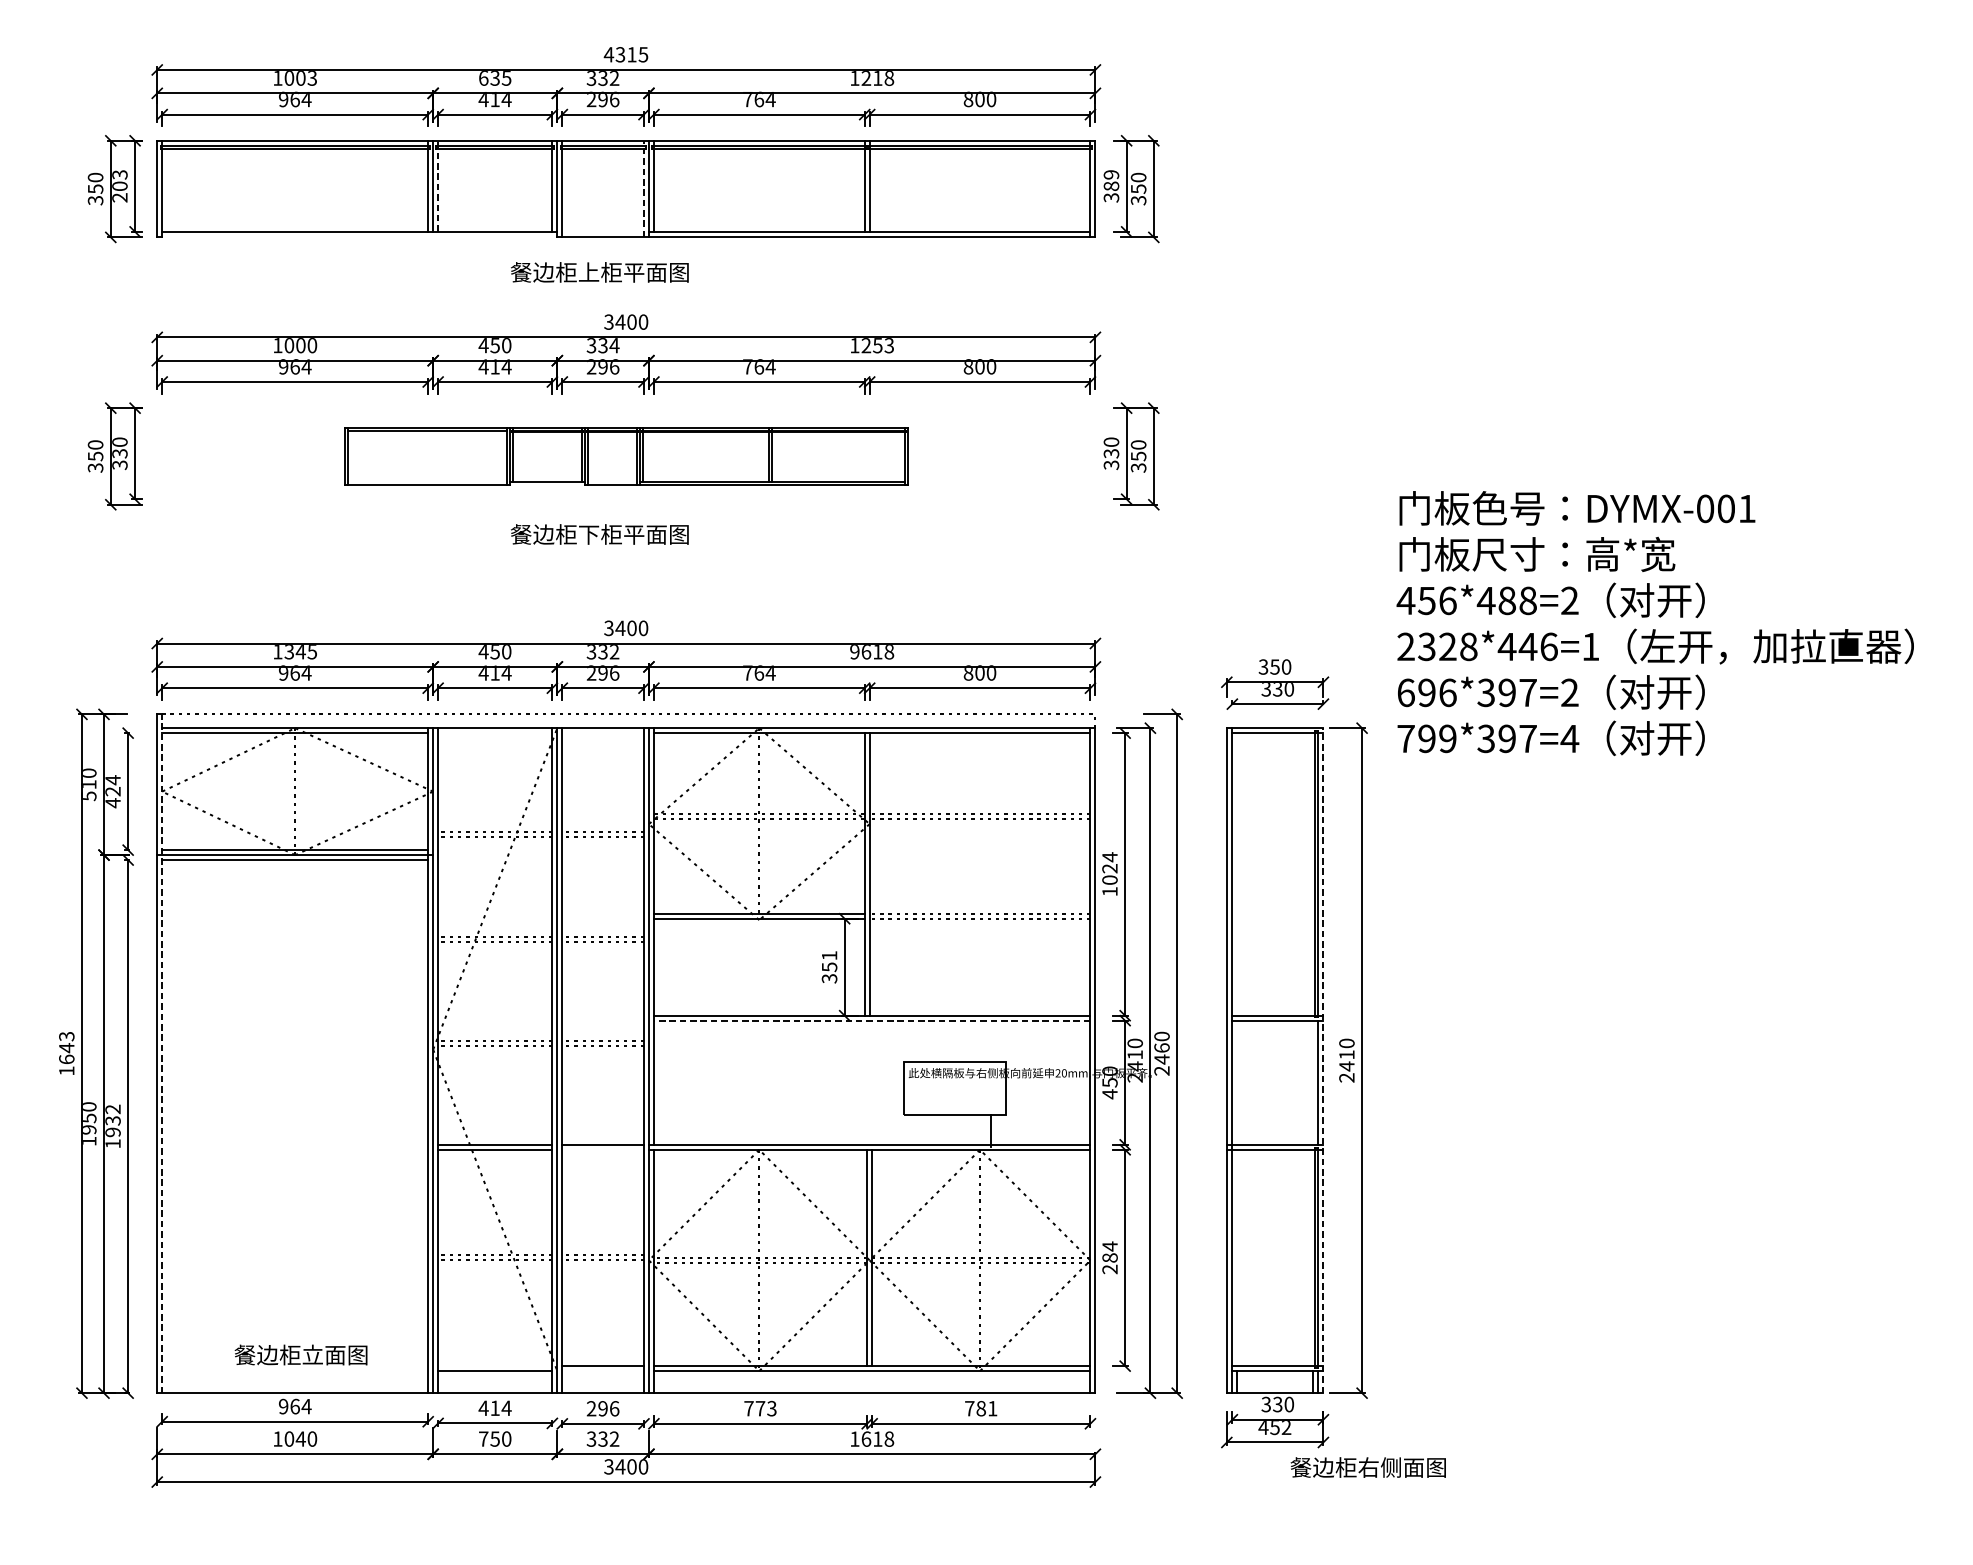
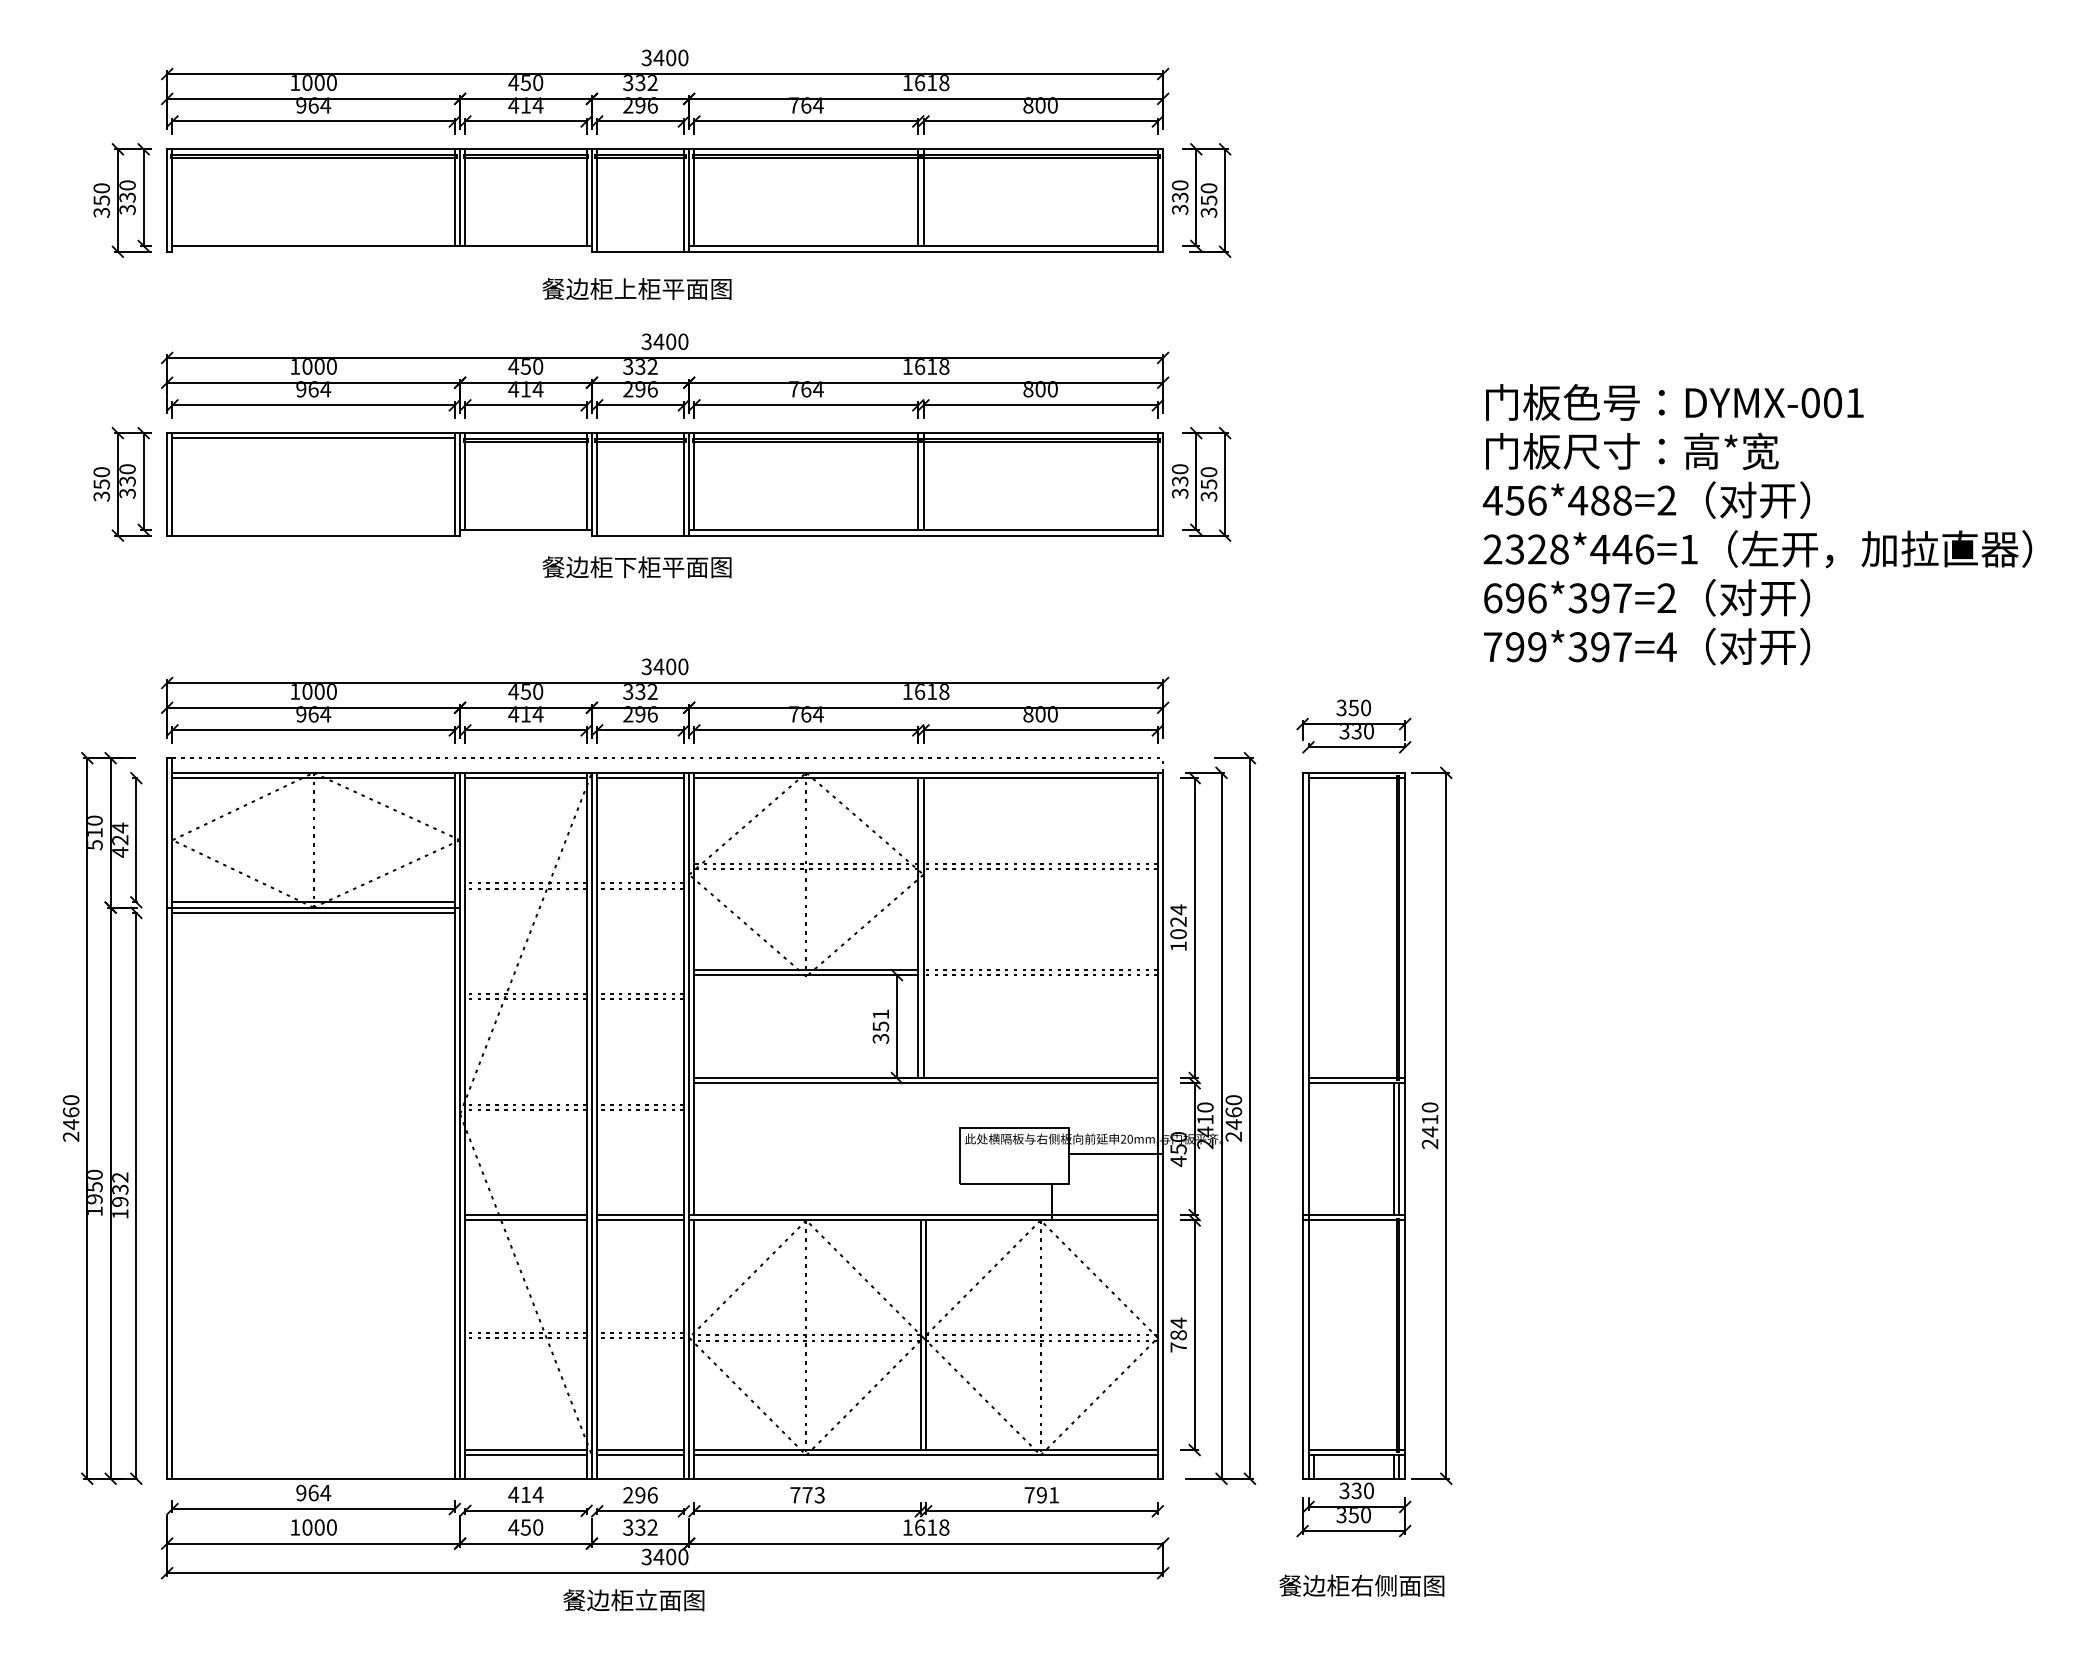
text: (625, 54) -> (664, 57), 4315 -> 3400
text: (312, 77) -> (331, 82), 1003 -> 1000
text: (494, 78) -> (525, 83), 635 -> 450
text: (866, 78) -> (920, 83), 1218 -> 1618
text: (1111, 180) -> (1180, 191), 389 -> 330
text: (119, 186) -> (127, 197), 203 -> 330
line: (438, 186) -> (465, 197), dashed -> solid
line: (643, 189) -> (683, 200), dashed -> solid
text: (614, 345) -> (652, 366), 334 -> 332
text: (878, 345) -> (932, 366), 1253 -> 1618
part: (625, 456) -> (664, 484), size x1.67
text: (1655, 623) -> (1757, 524), moved
text: (300, 651) -> (319, 691), 1345 -> 1000
text: (854, 652) -> (907, 692), 9618 -> 1618
line: (494, 733) -> (525, 778), added
line: (603, 733) -> (640, 778), added
line: (872, 1020) -> (926, 1083), dashed -> solid
line: (162, 1052) -> (172, 1117), dashed -> solid
text: (66, 1053) -> (70, 1118), 1643 -> 2460
line: (1323, 1060) -> (1405, 1125), dashed -> solid
line: (1313, 1082) -> (1394, 1149), added
line: (1049, 1086) -> (1114, 1153), added
line: (603, 1149) -> (640, 1220), added
text: (1109, 1269) -> (1178, 1347), 284 -> 784
text: (300, 1355) -> (633, 1600), moved
line: (494, 1366) -> (525, 1450), added
line: (603, 1371) -> (640, 1455), added
text: (980, 1408) -> (1041, 1495), 781 -> 791
text: (1274, 1427) -> (1353, 1515), 452 -> 350
text: (300, 1439) -> (319, 1527), 1040 -> 1000
text: (483, 1439) -> (513, 1527), 750 -> 450
text: (1368, 1467) -> (1361, 1585), moved

